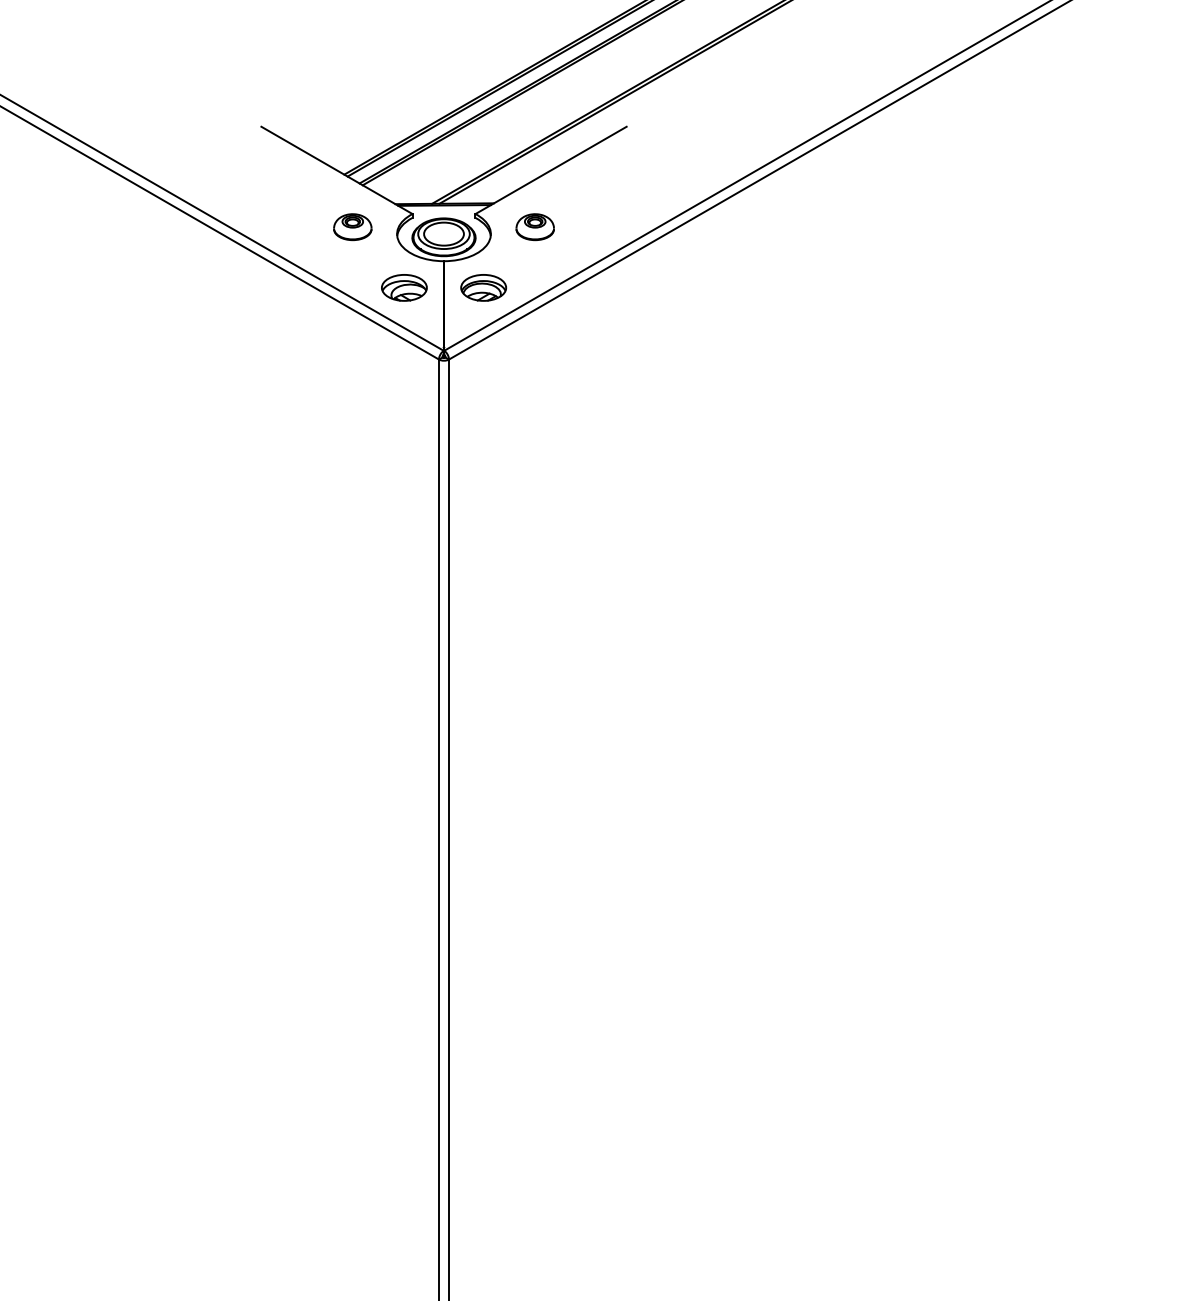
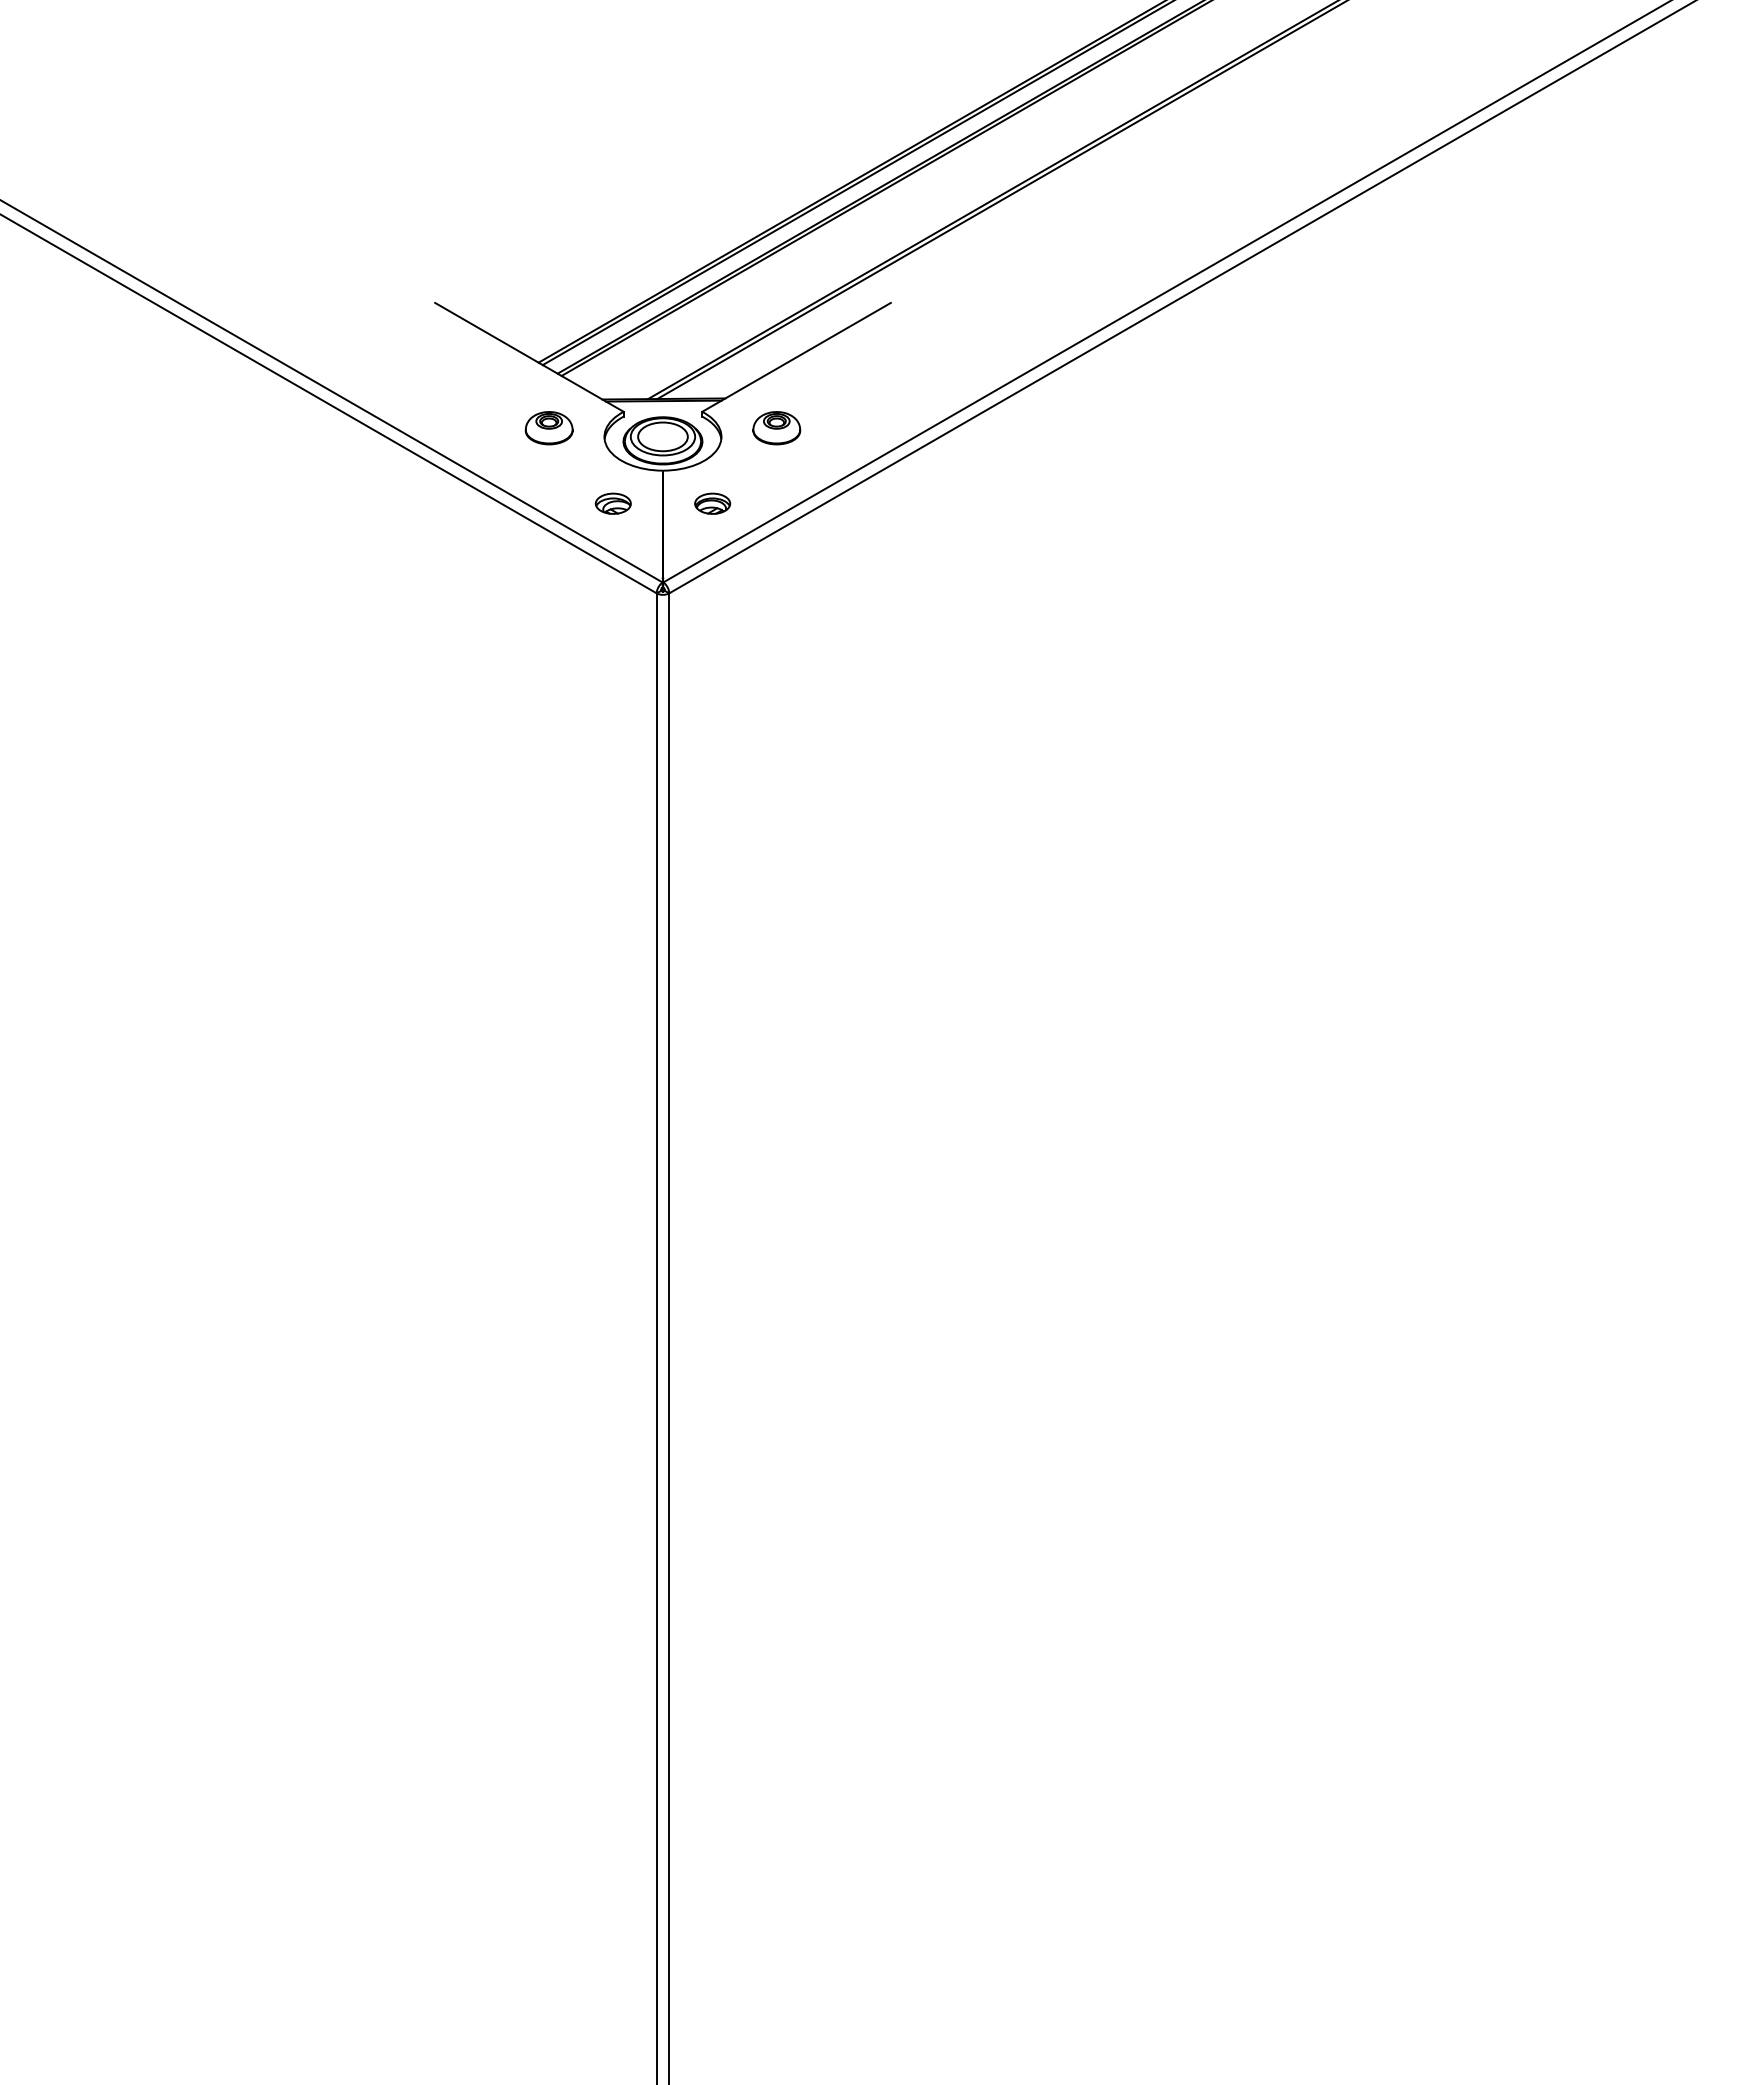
part: (403, 287) -> (612, 503), size x0.62
part: (483, 287) -> (712, 503), size x0.62

